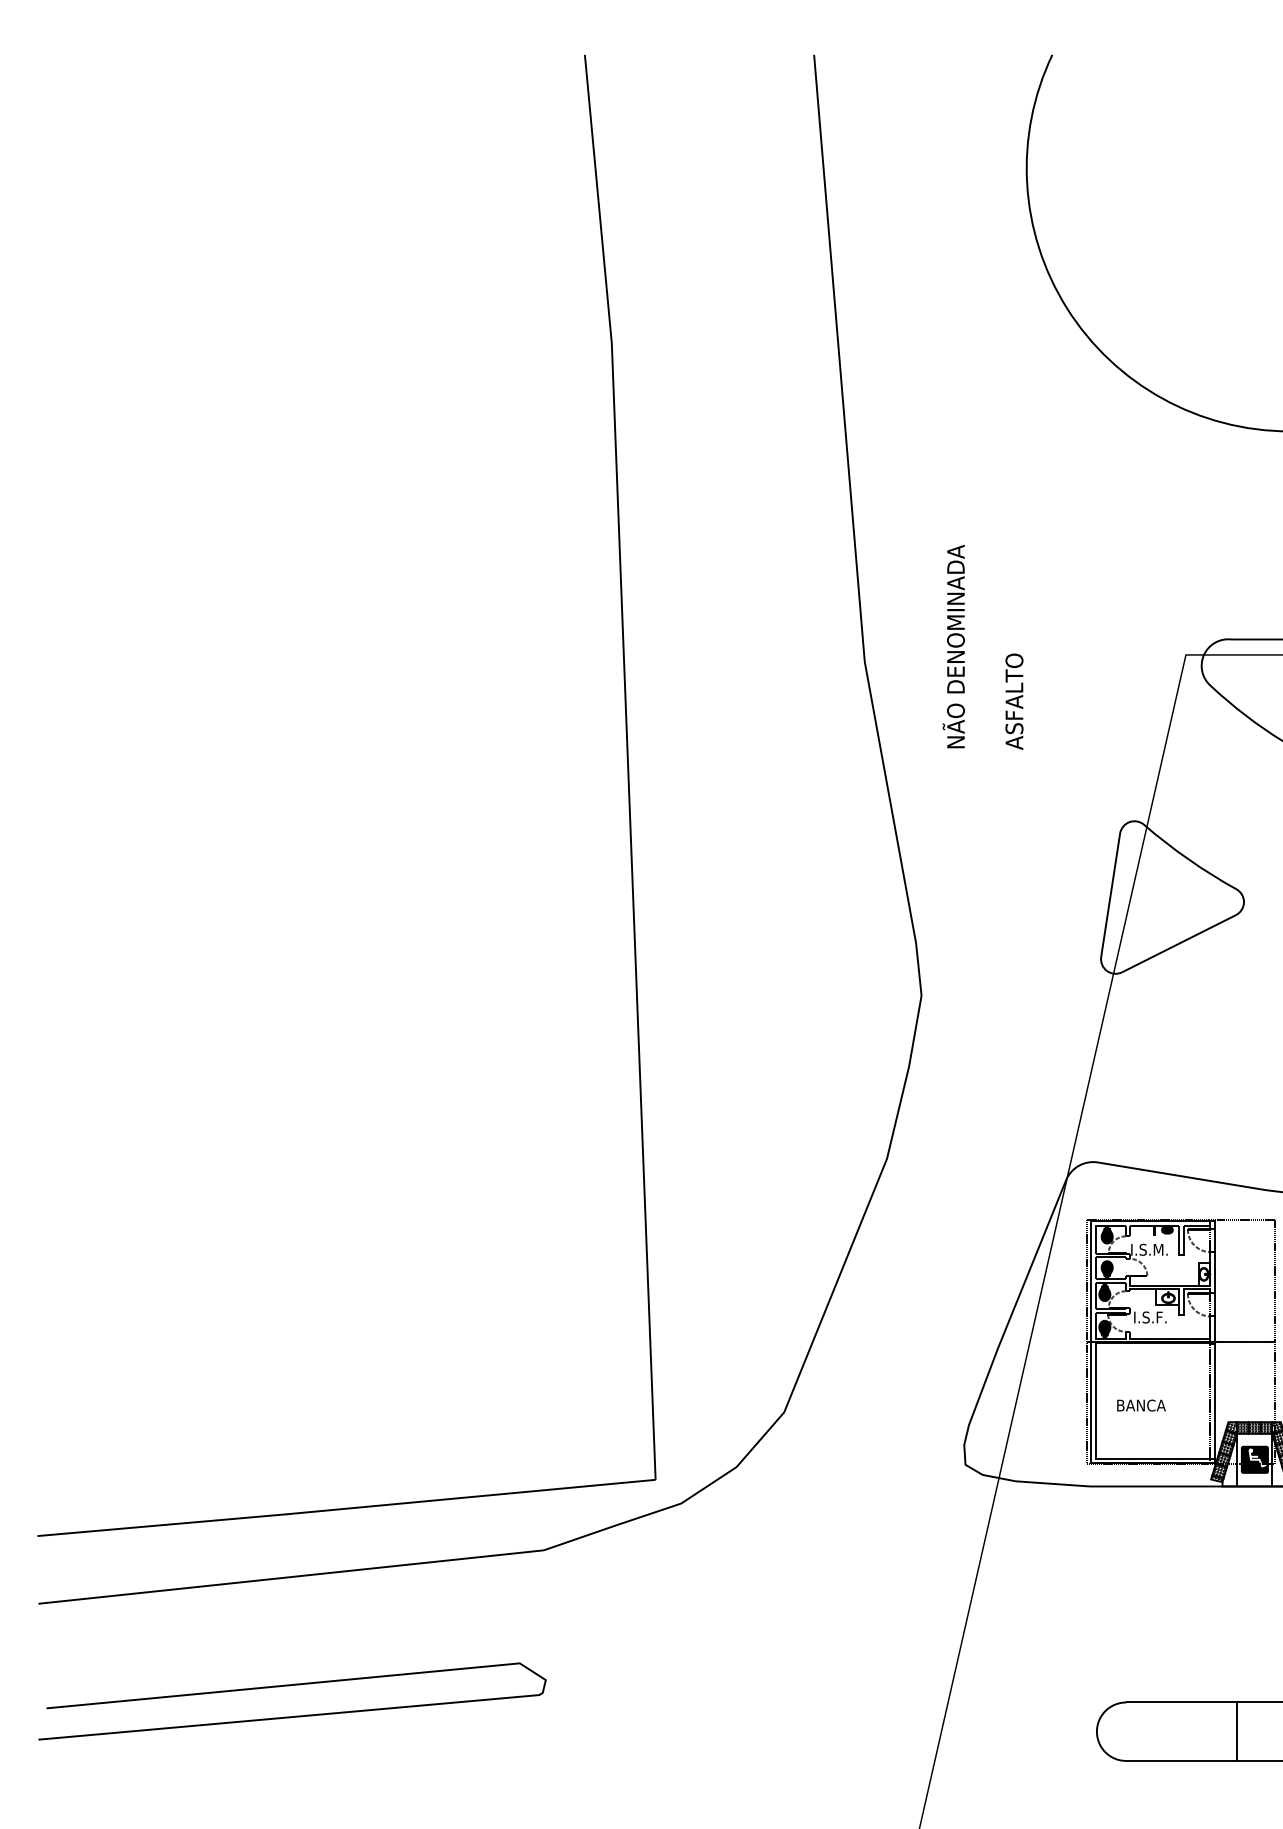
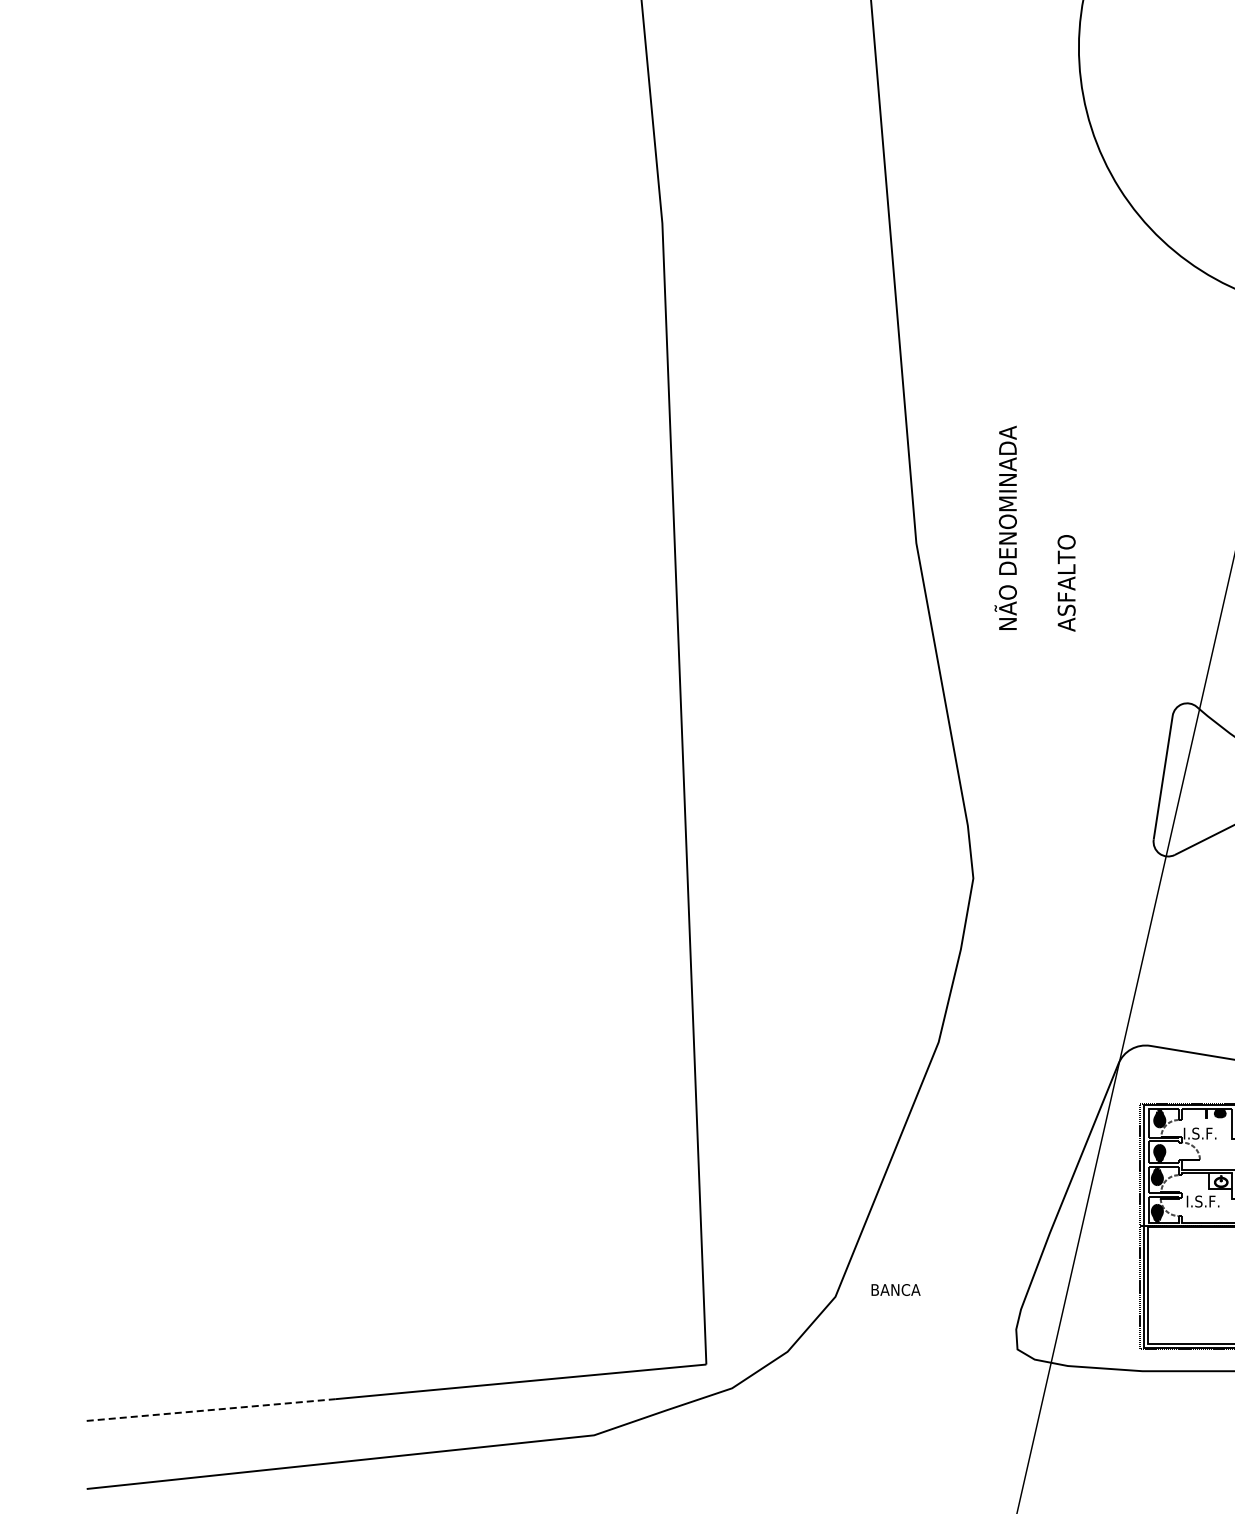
text: (1161, 1249) -> (1214, 1133), I.S.M. -> I.S.F.
text: (1141, 1405) -> (896, 1289), moved
line: (162, 1525) -> (211, 1410), solid -> dashed

